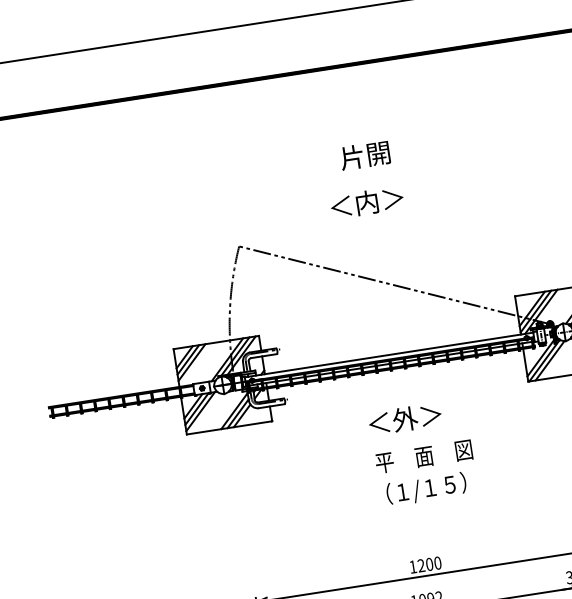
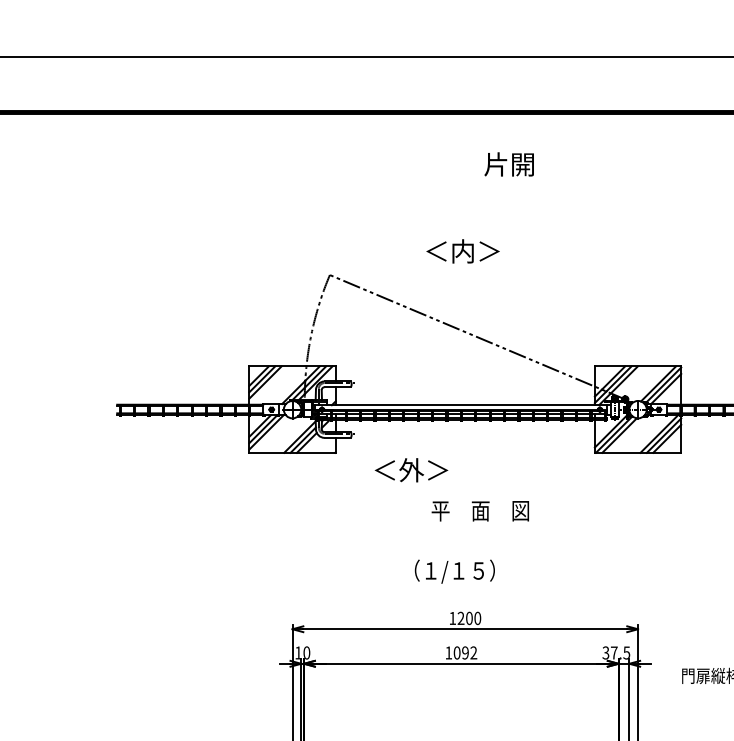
text: (364, 155) -> (508, 164), moved
text: (405, 419) -> (411, 470), moved
text: (426, 489) -> (454, 571), moved

